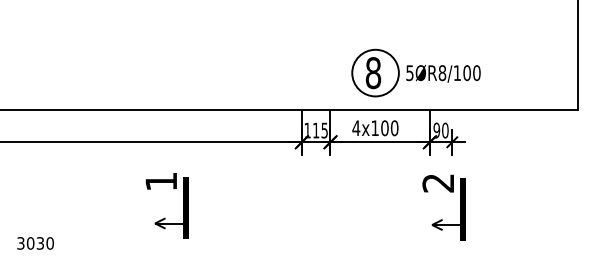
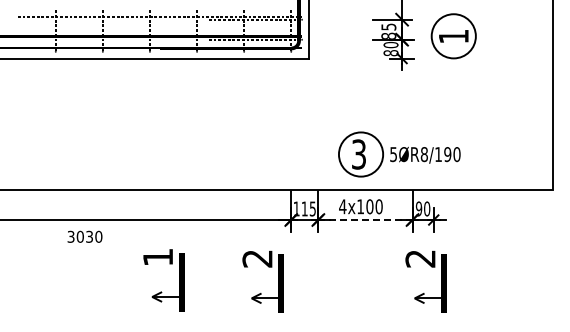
text: (372, 73) -> (358, 154), 8 -> 3
text: (466, 73) -> (447, 154), 5ØR8/100 -> 5ØR8/190
line: (379, 142) -> (364, 220), solid -> dashed
part: (270, 219) -> (261, 293), added
text: (35, 243) -> (84, 236), moved

